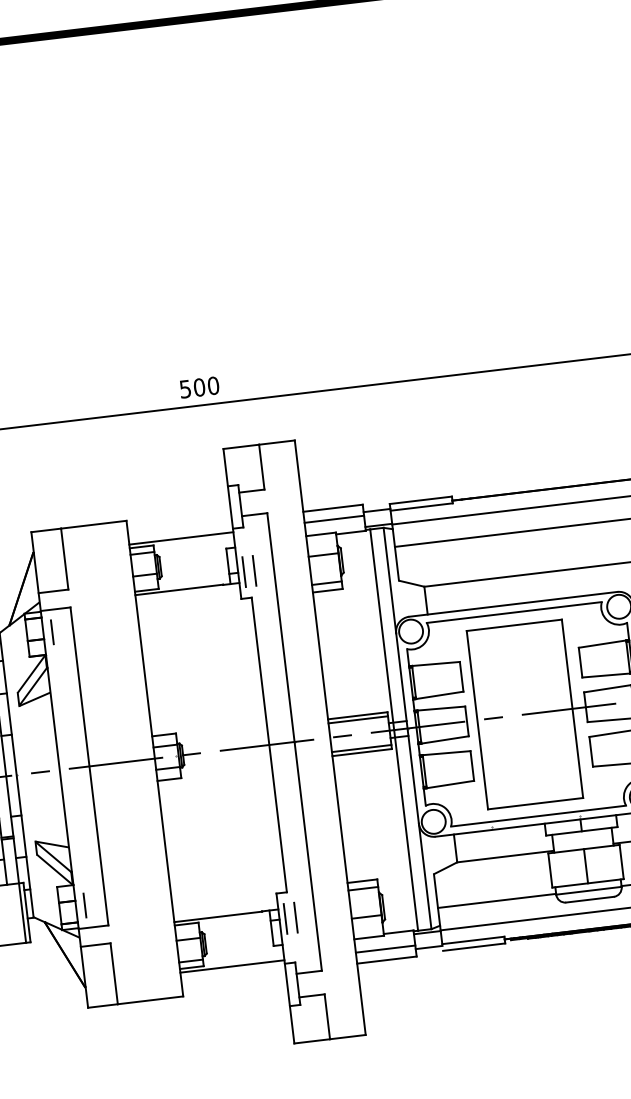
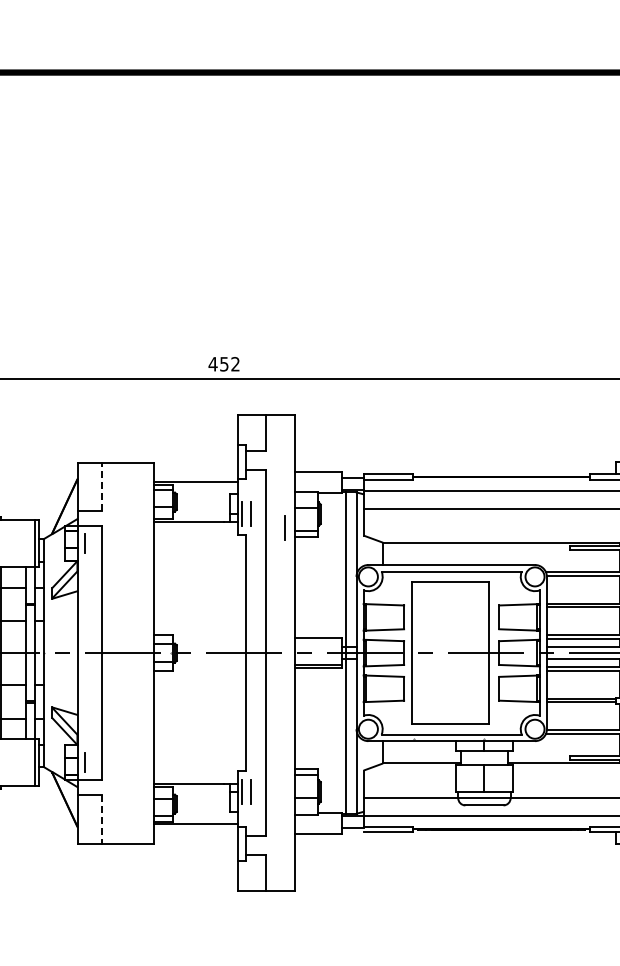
text: (198, 387) -> (223, 364), 500 -> 452
line: (334, 519) -> (318, 481), removed
line: (64, 558) -> (101, 486), solid -> dashed
line: (298, 582) -> (284, 527), added
line: (358, 719) -> (318, 641), removed
line: (385, 949) -> (318, 825), removed
line: (113, 974) -> (101, 819), solid -> dashed

